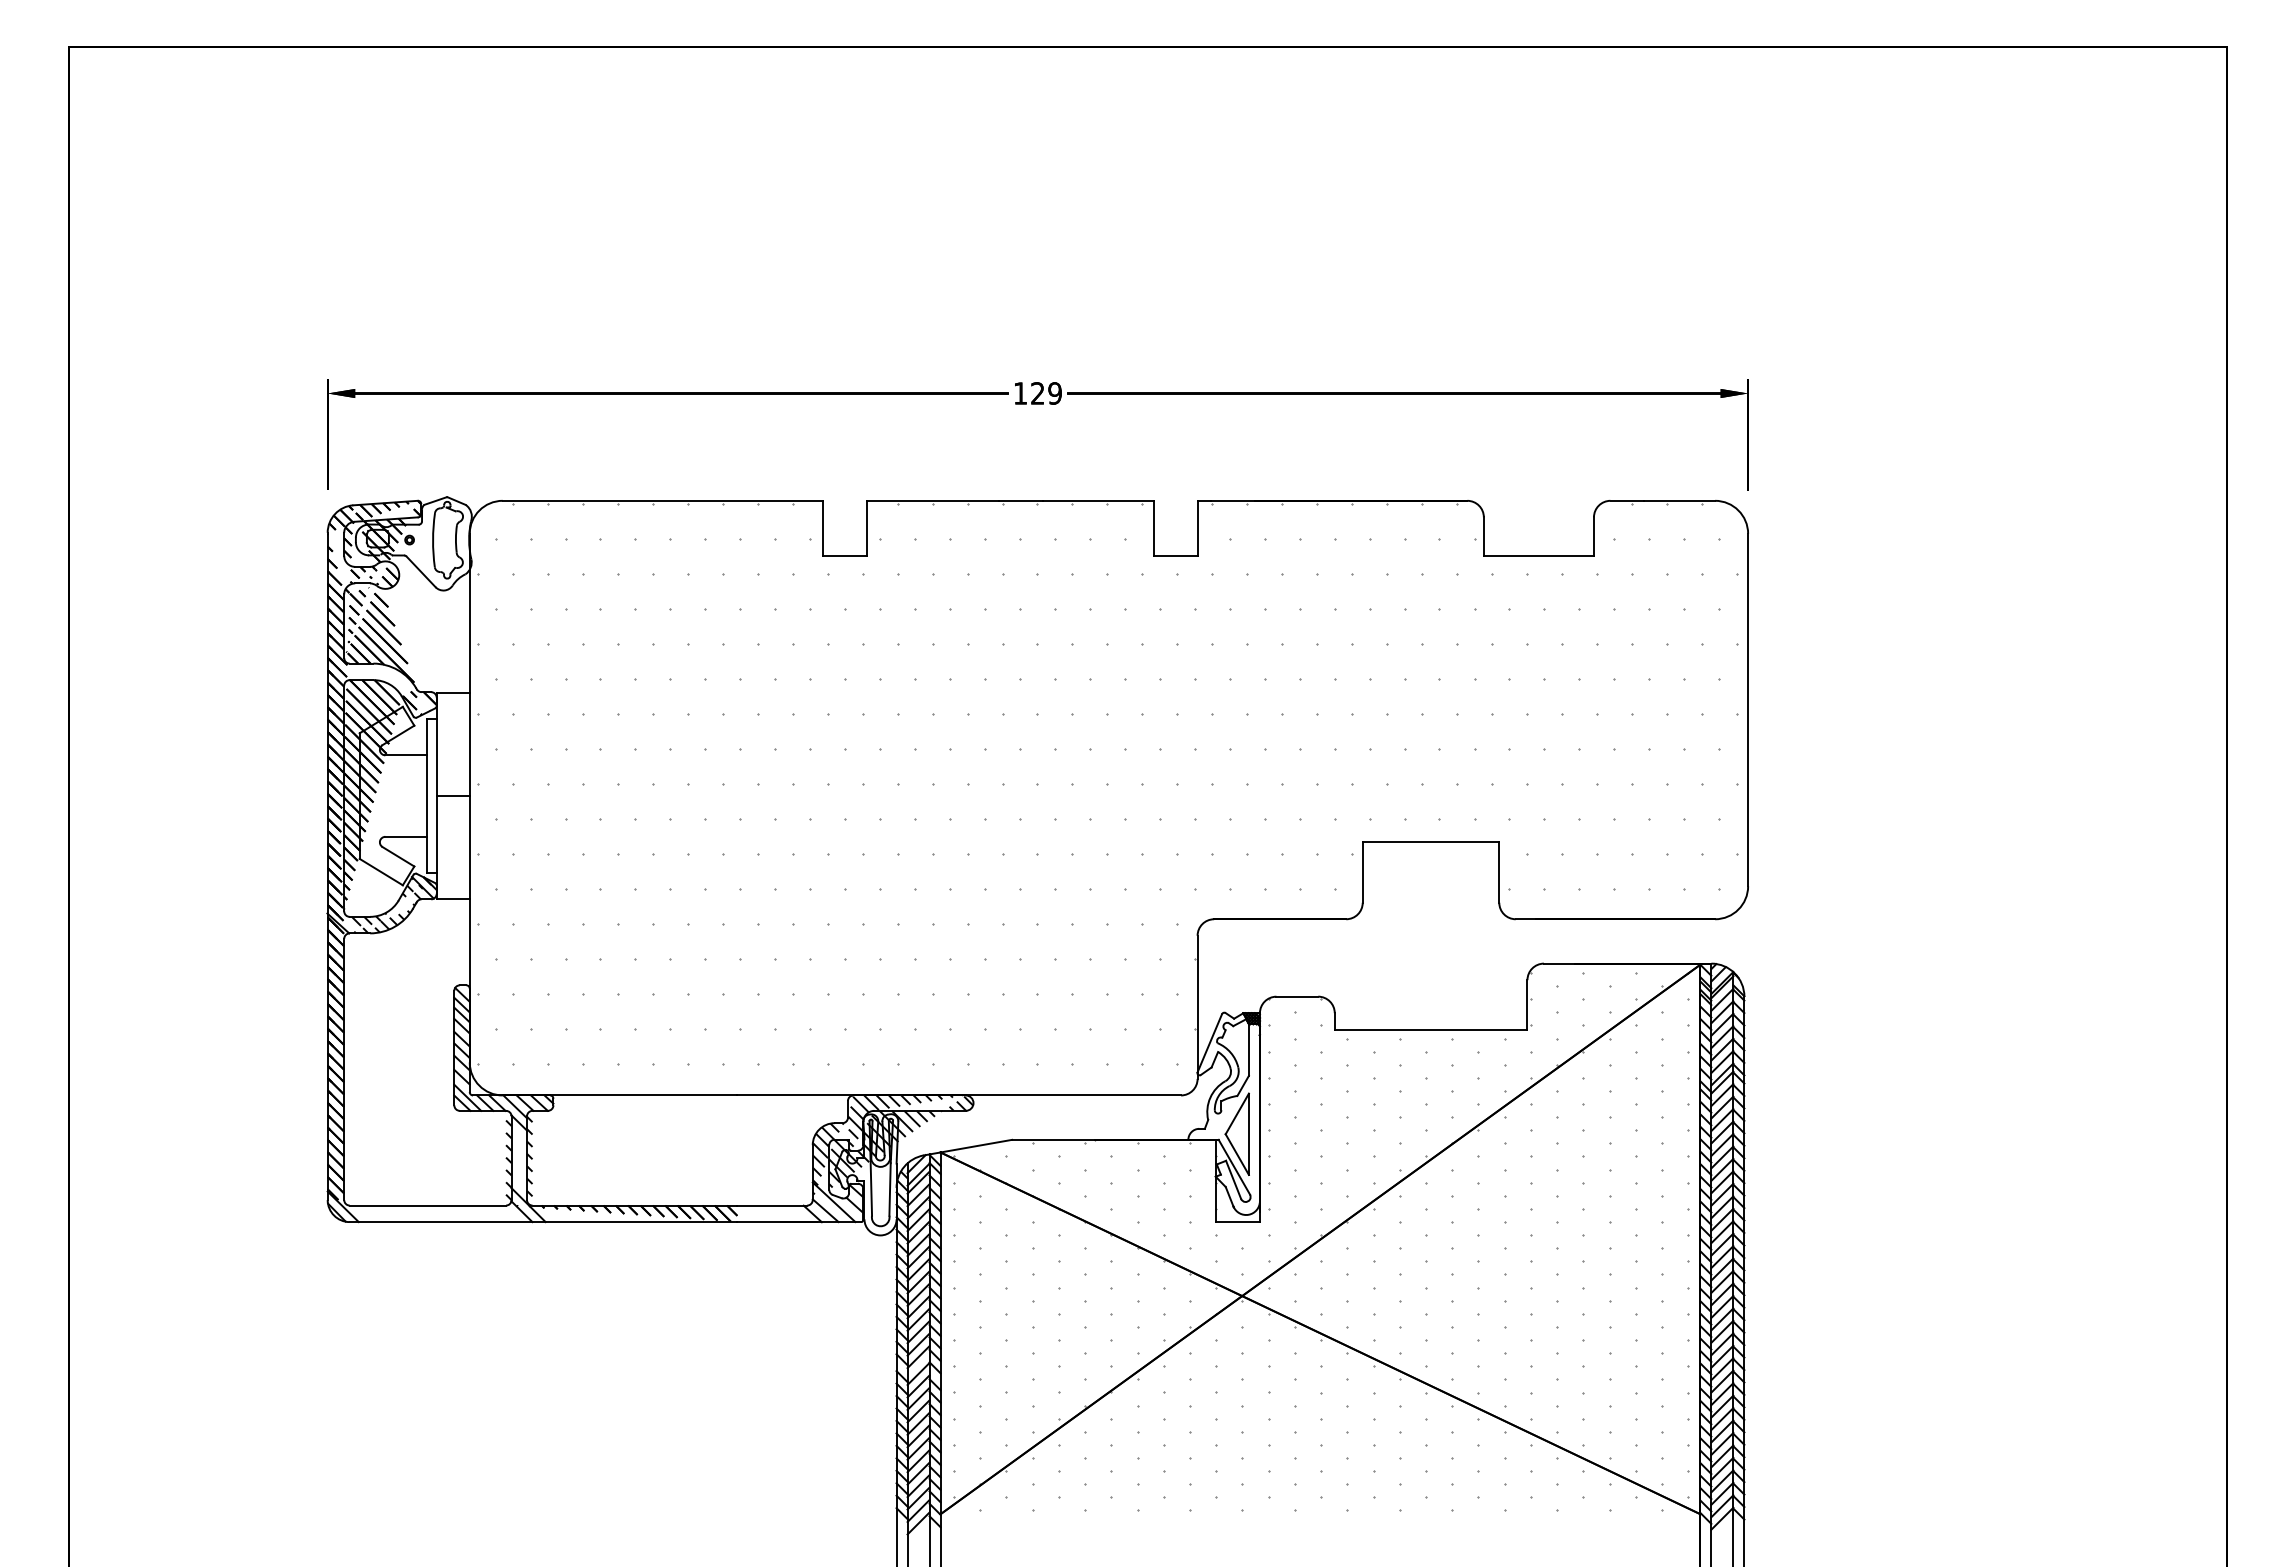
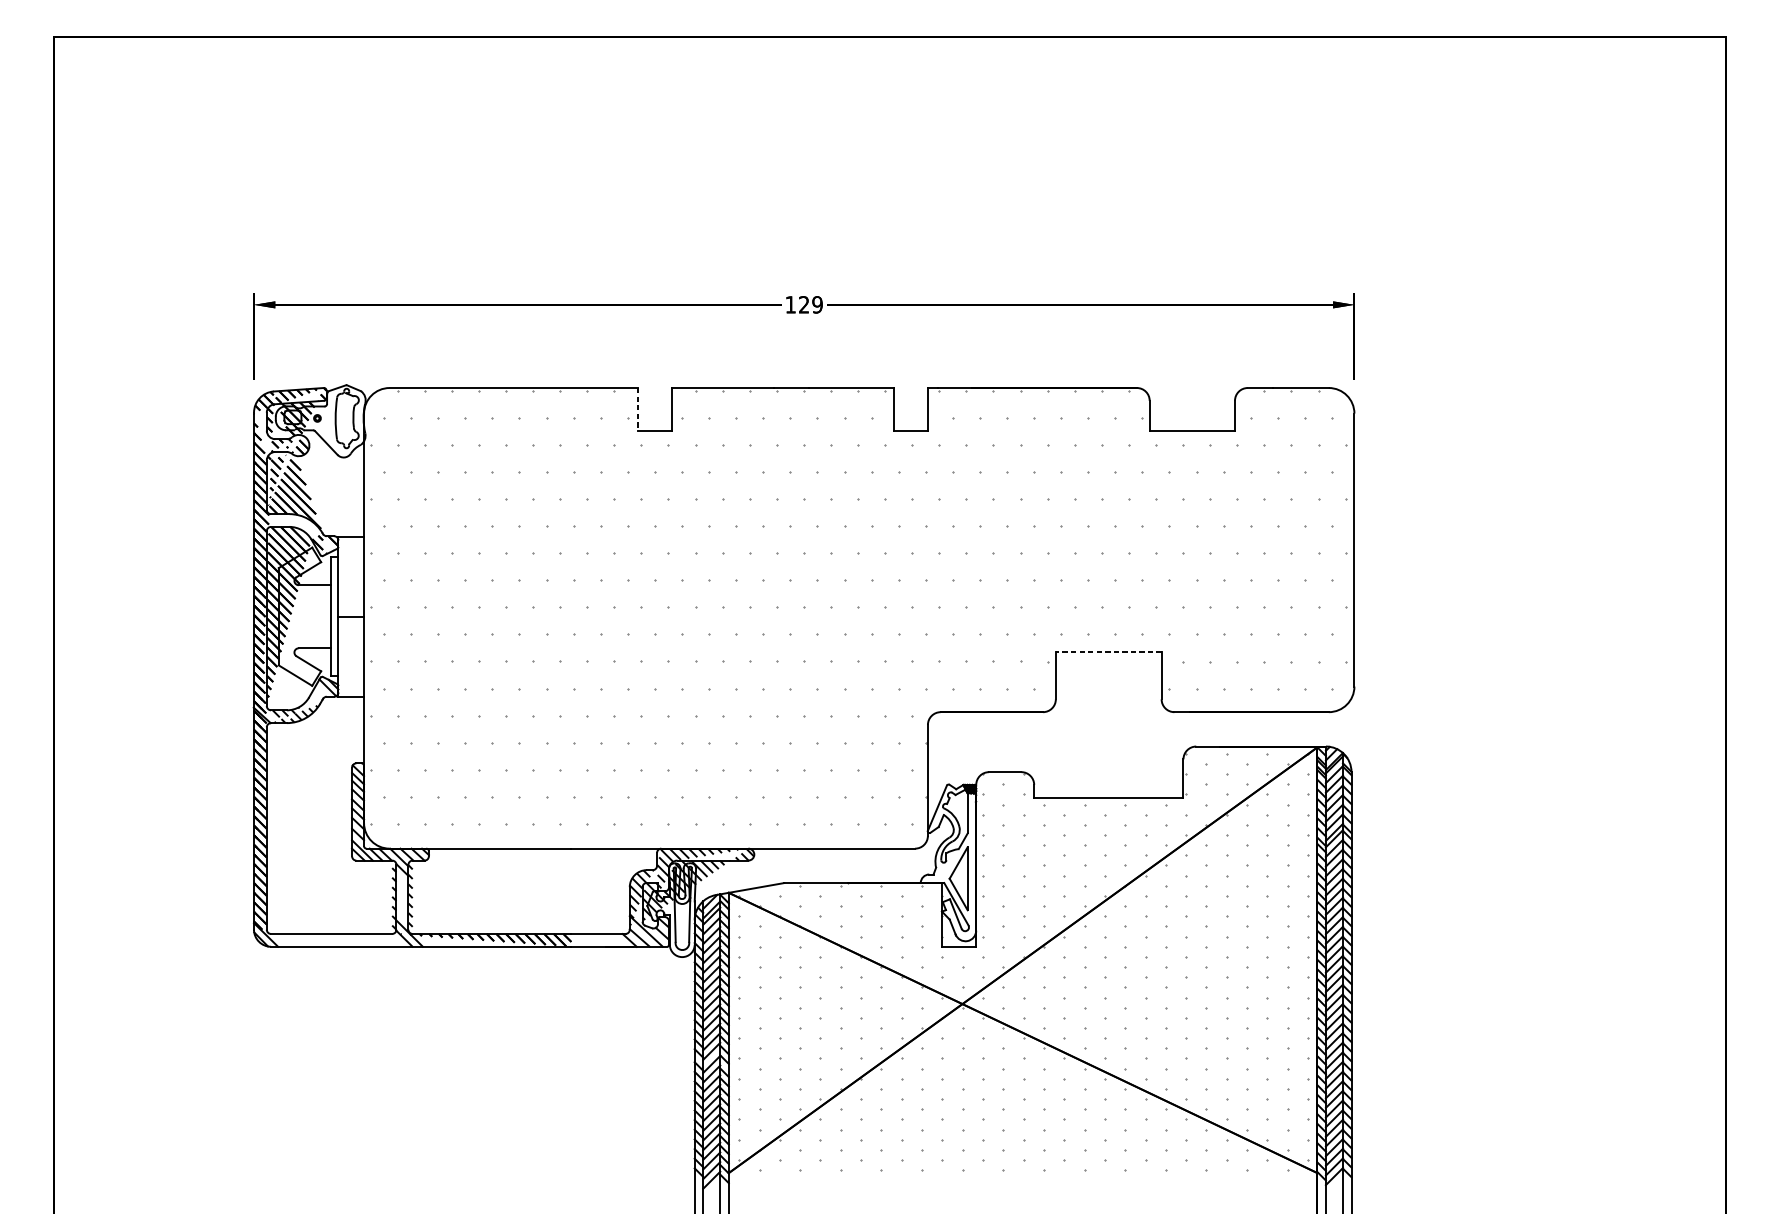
line: (823, 528) -> (638, 409), solid -> dashed
line: (1430, 842) -> (1108, 652), solid -> dashed
hatch: (416, 891) -> (322, 690), removed

